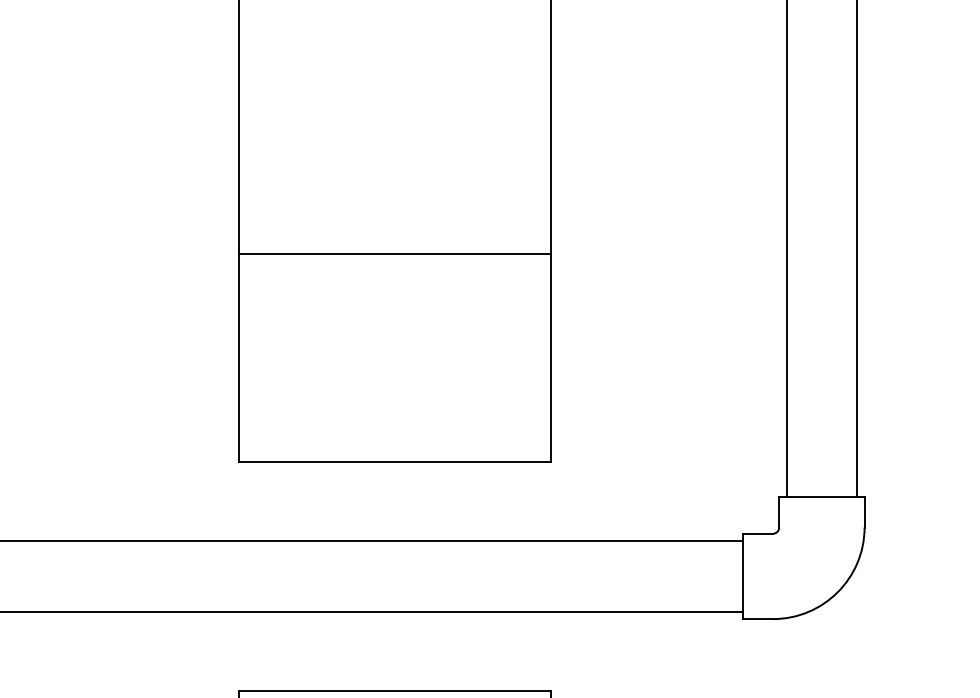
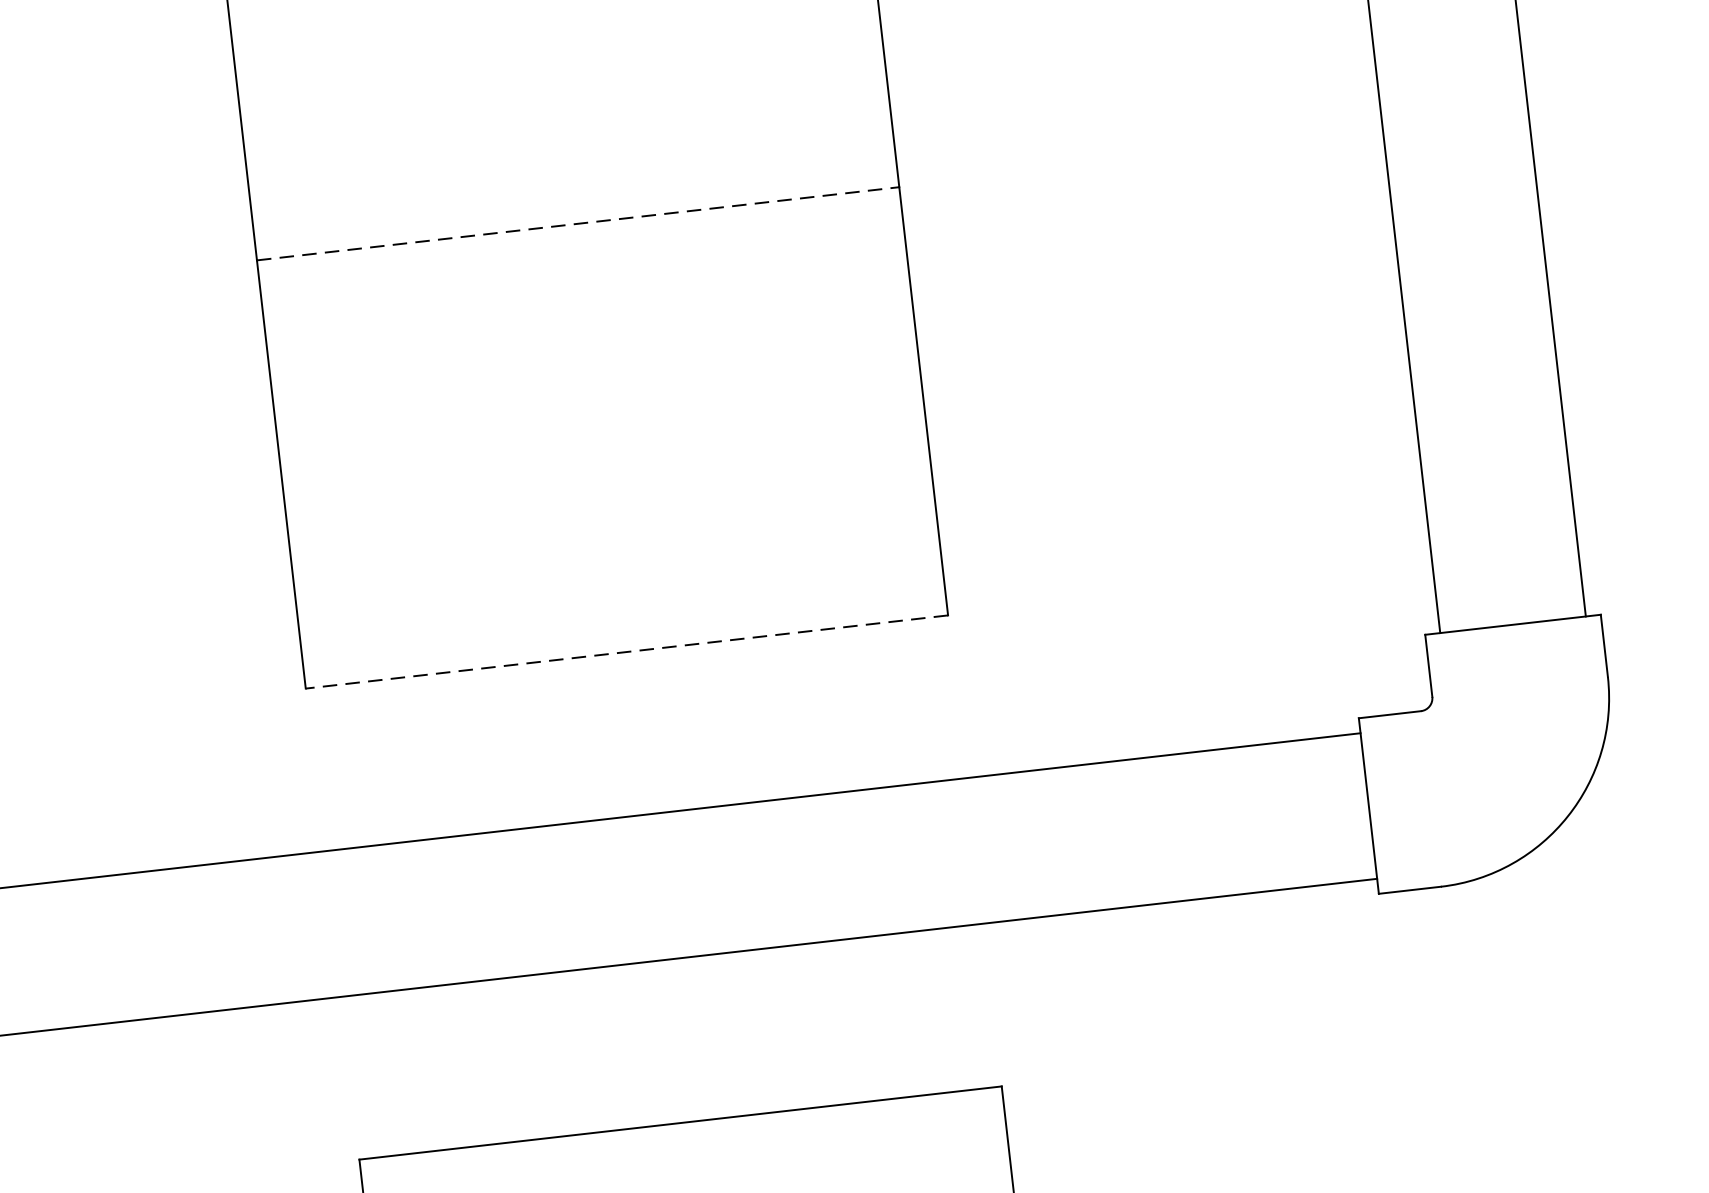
line: (395, 253) -> (578, 223), solid -> dashed
line: (394, 461) -> (625, 651), solid -> dashed

